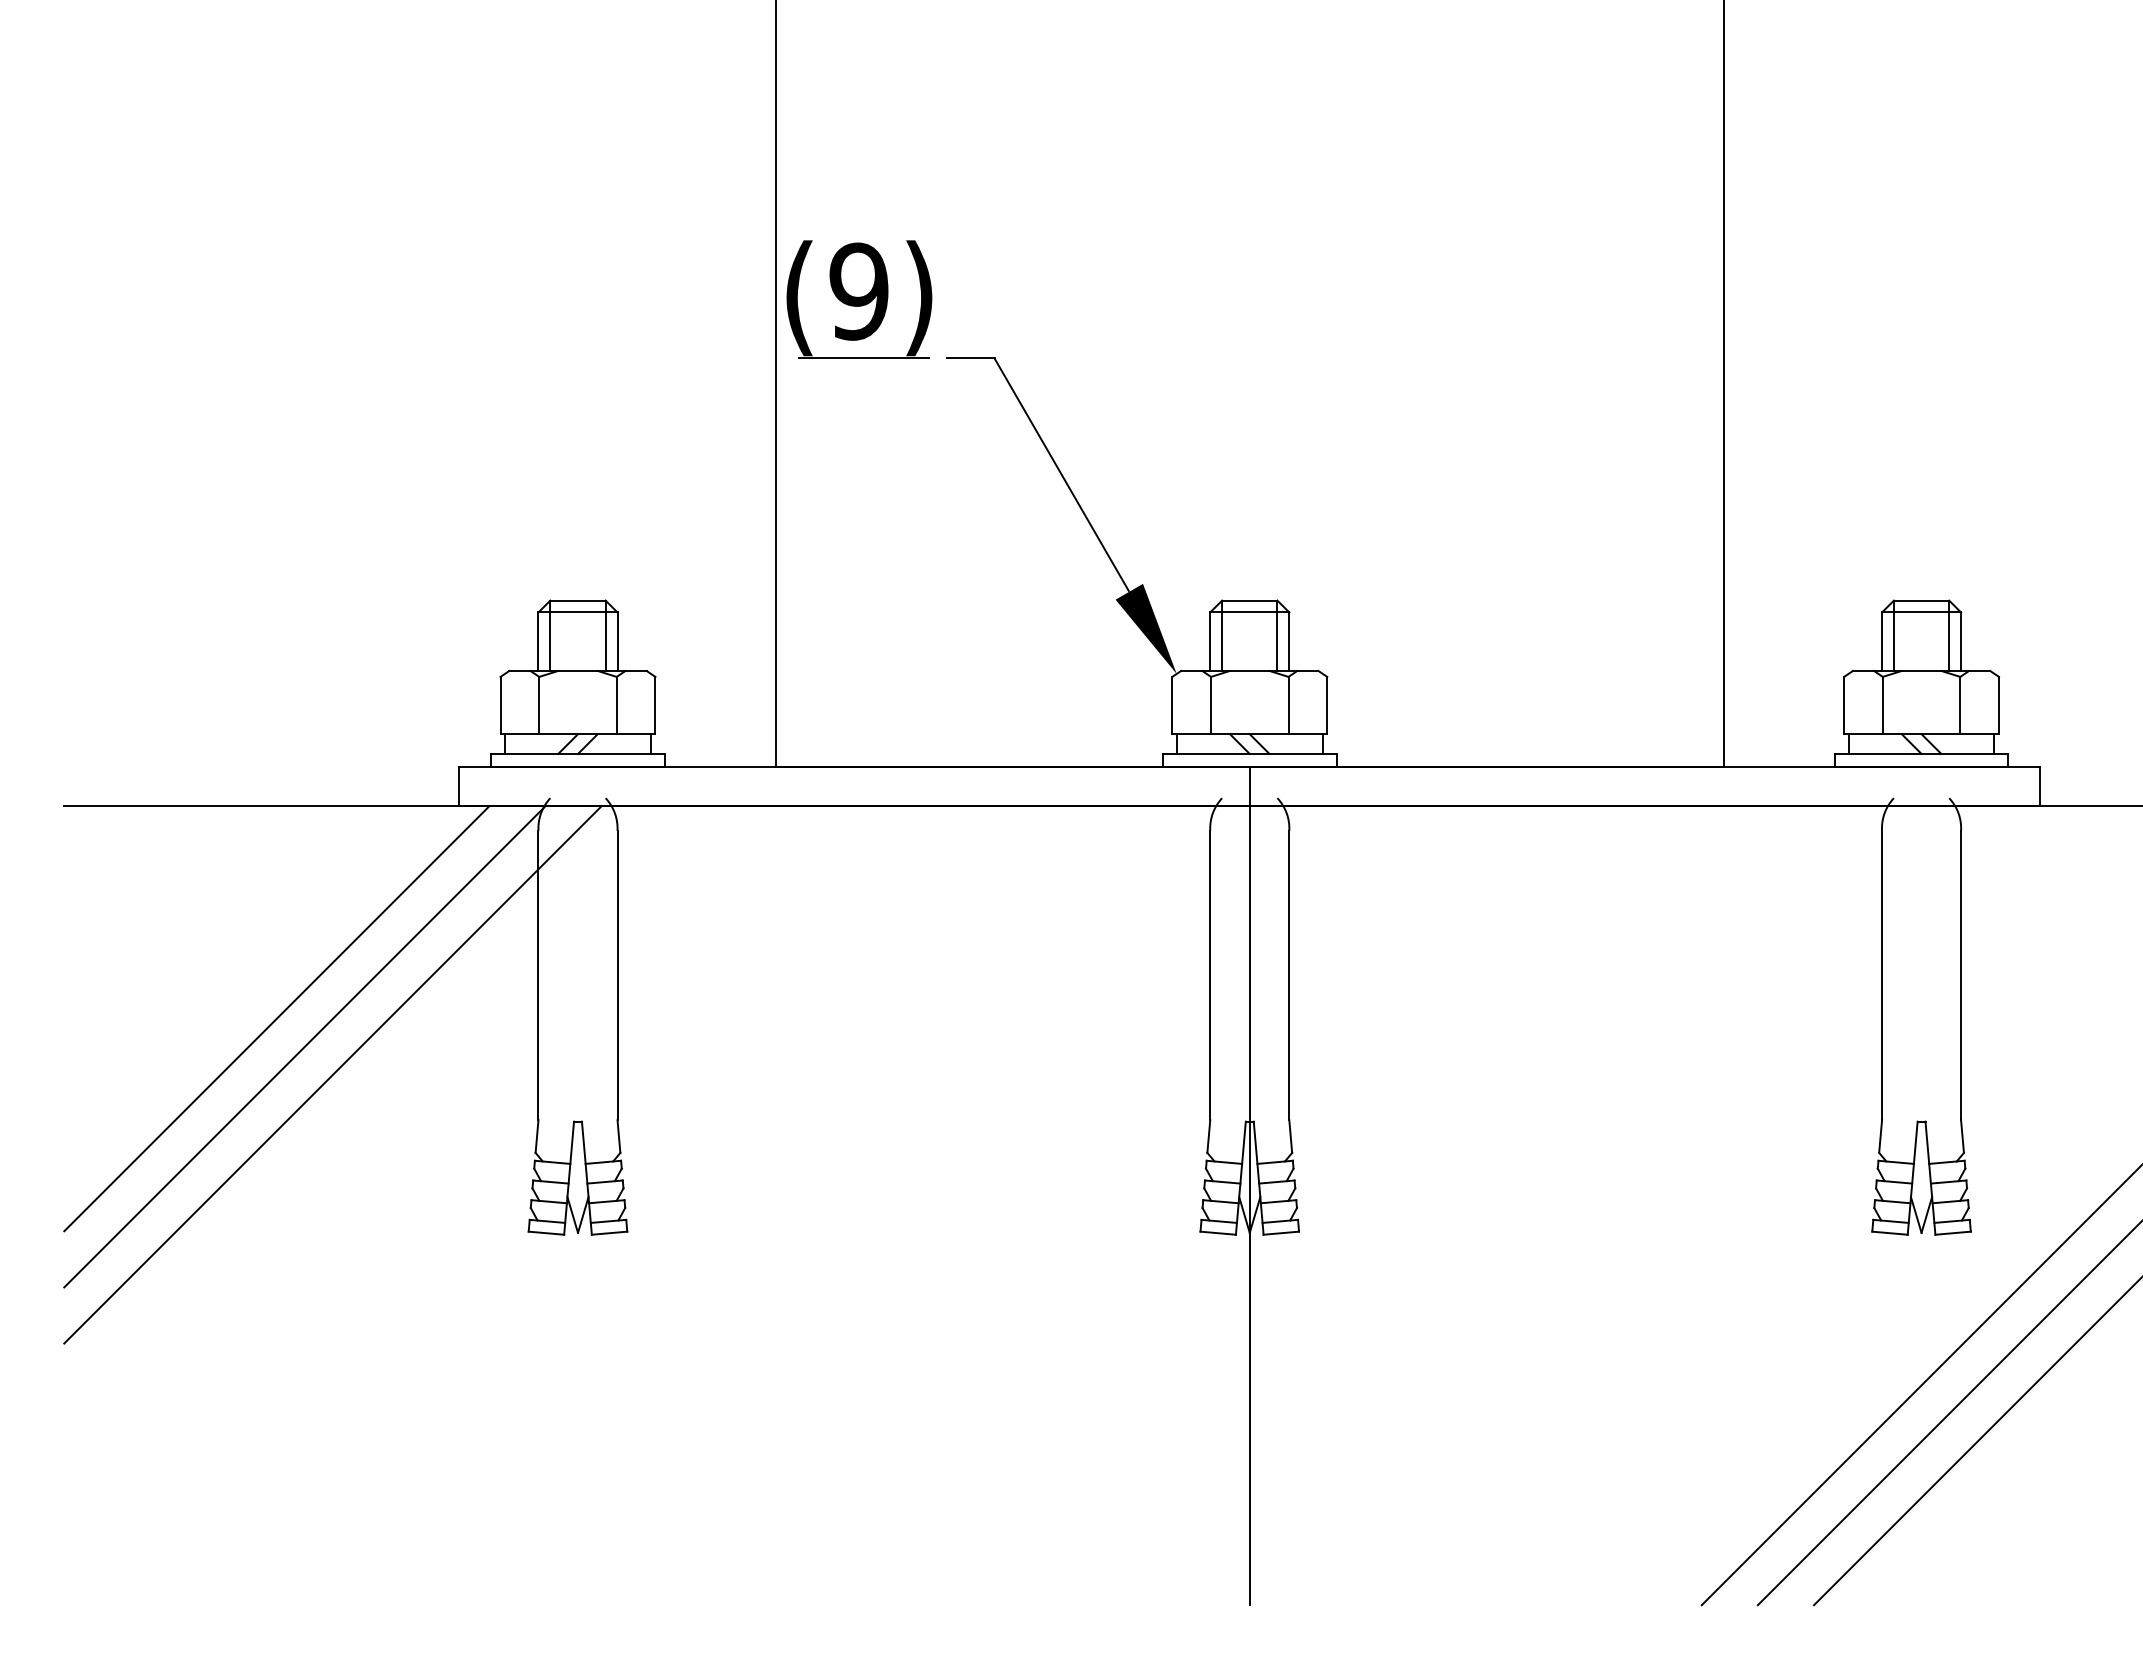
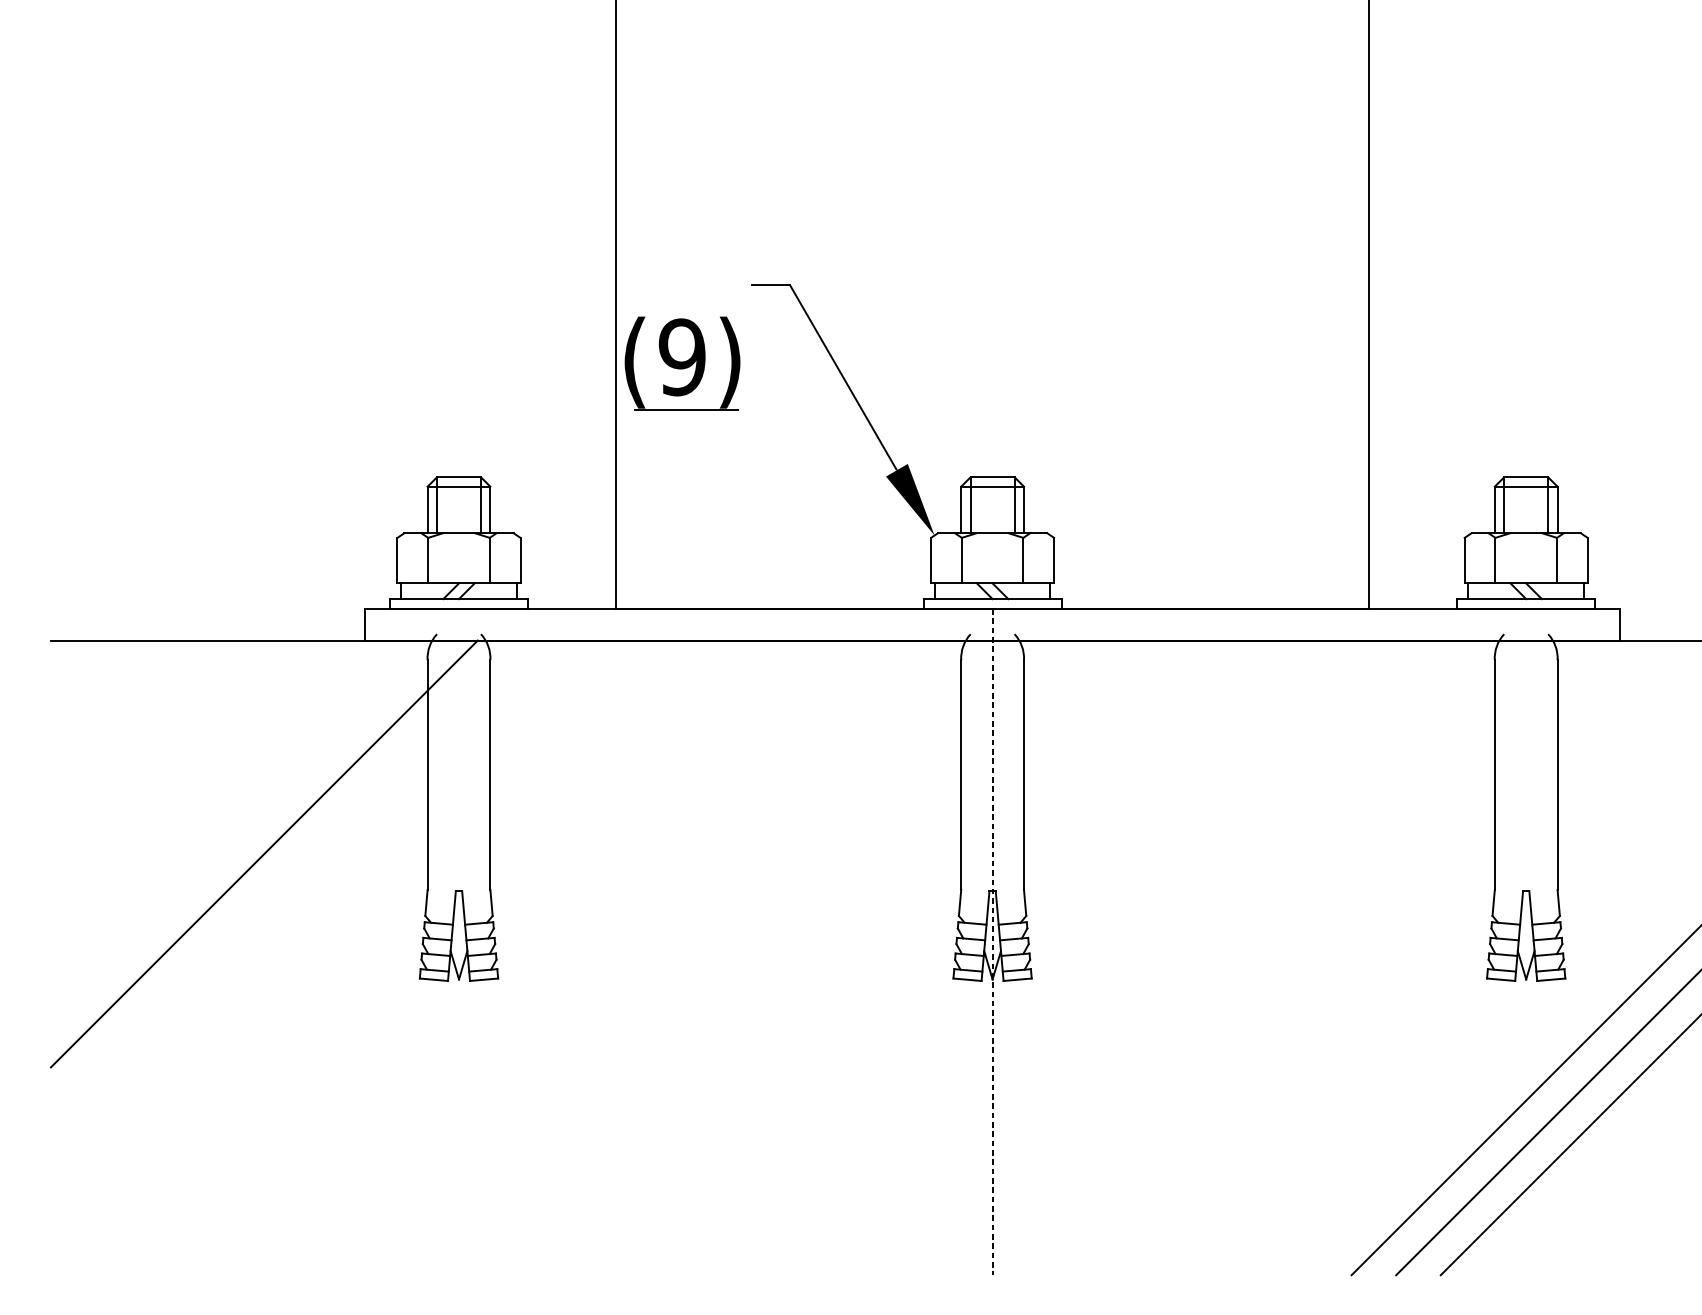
part: (859, 299) -> (682, 363), moved
line: (276, 1018) -> (219, 809), removed
line: (304, 1046) -> (241, 831), removed
line: (1249, 1186) -> (992, 942), solid -> dashed

